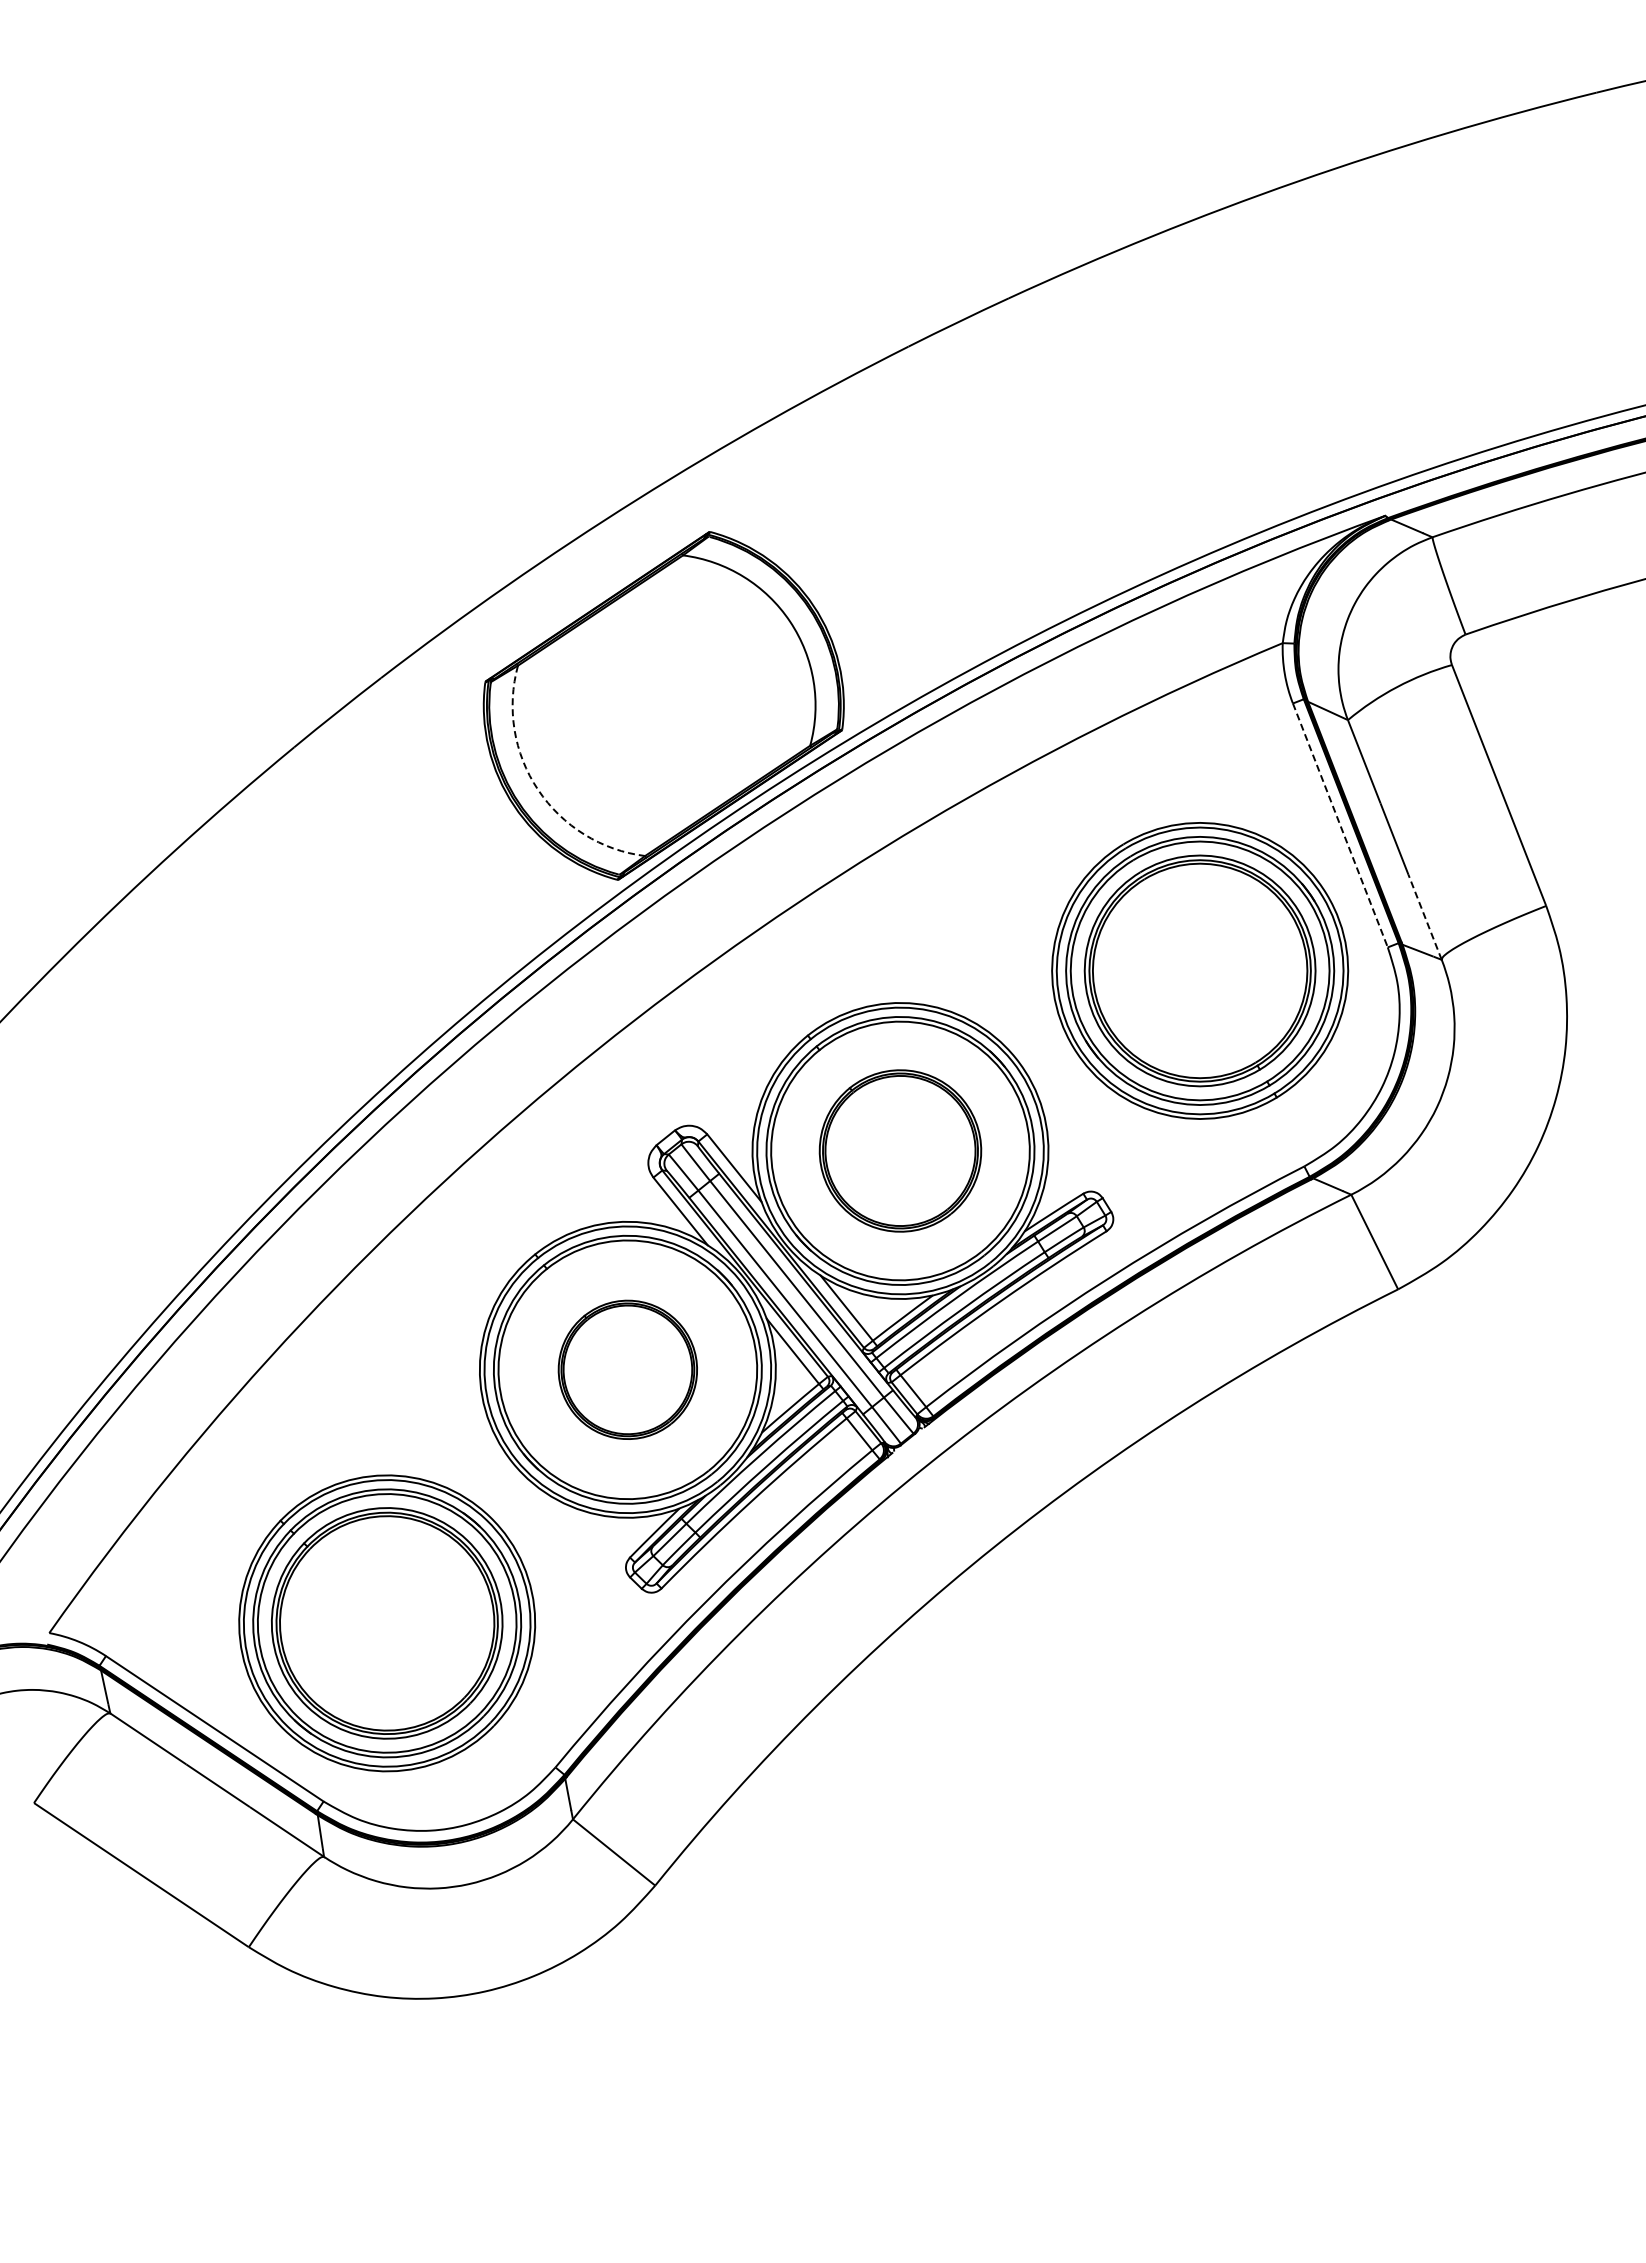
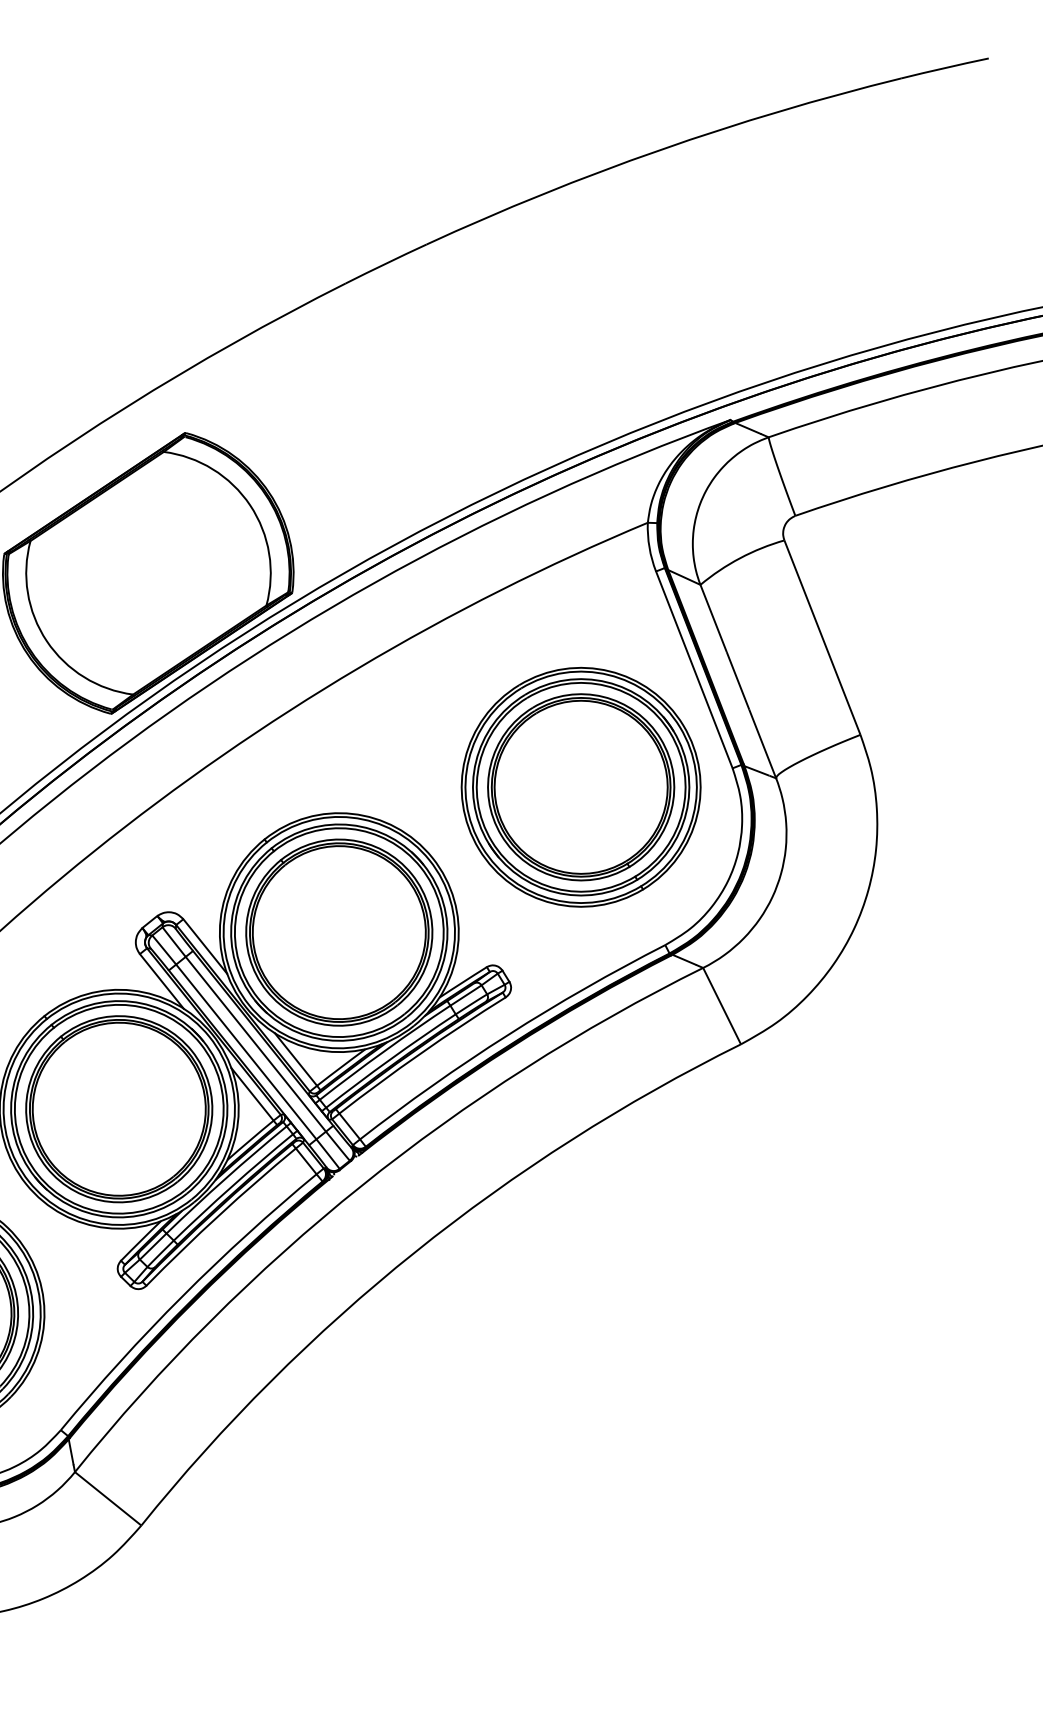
arc: (538, 789) -> (47, 640), dashed -> solid
line: (1340, 825) -> (694, 669), dashed -> solid
line: (1425, 917) -> (763, 744), dashed -> solid
part: (900, 1150) -> (339, 932), size x1.43
part: (627, 1369) -> (118, 1109), size x1.67

